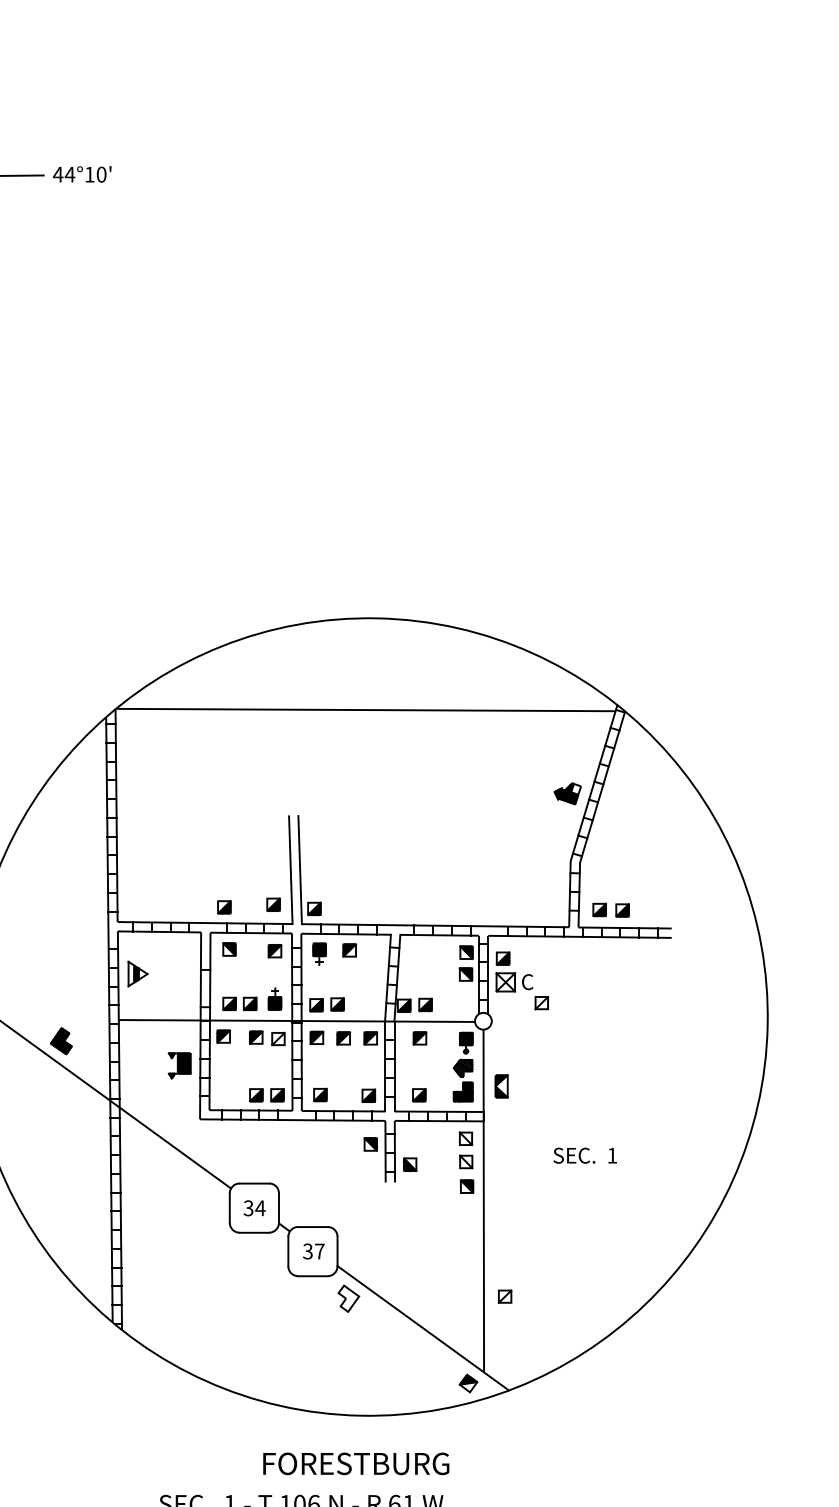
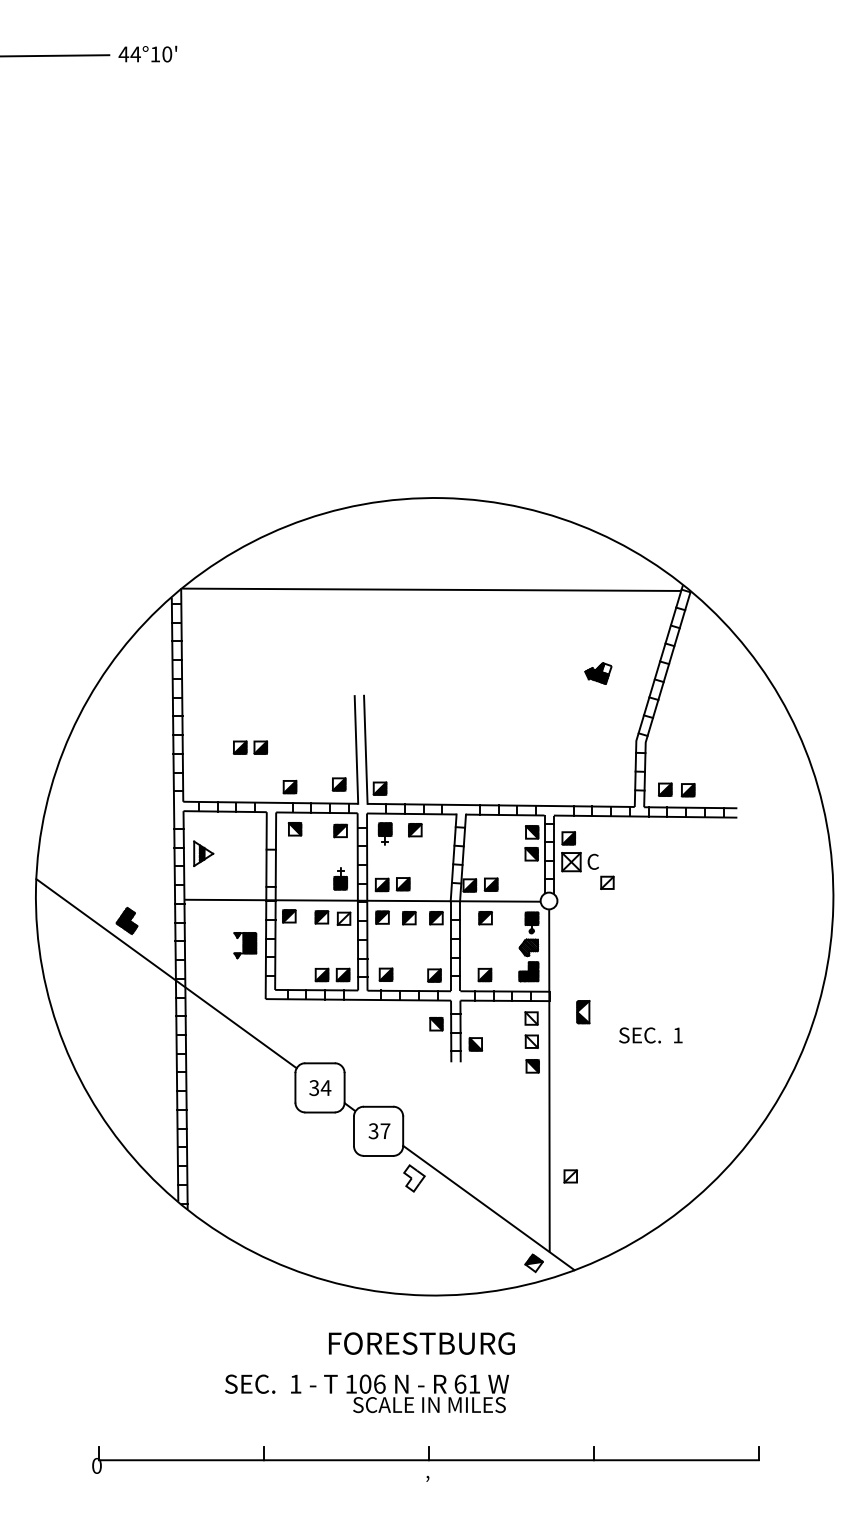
part: (567, 793) -> (598, 673), moved
part: (238, 1003) -> (249, 747), moved
part: (501, 1086) -> (583, 1012), moved

